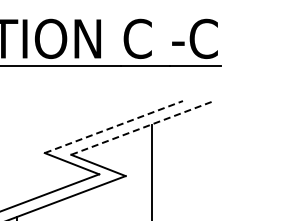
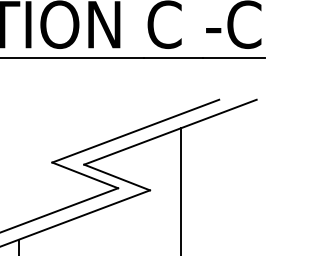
line: (113, 127) -> (135, 131), dashed -> solid
line: (143, 127) -> (171, 131), dashed -> solid

